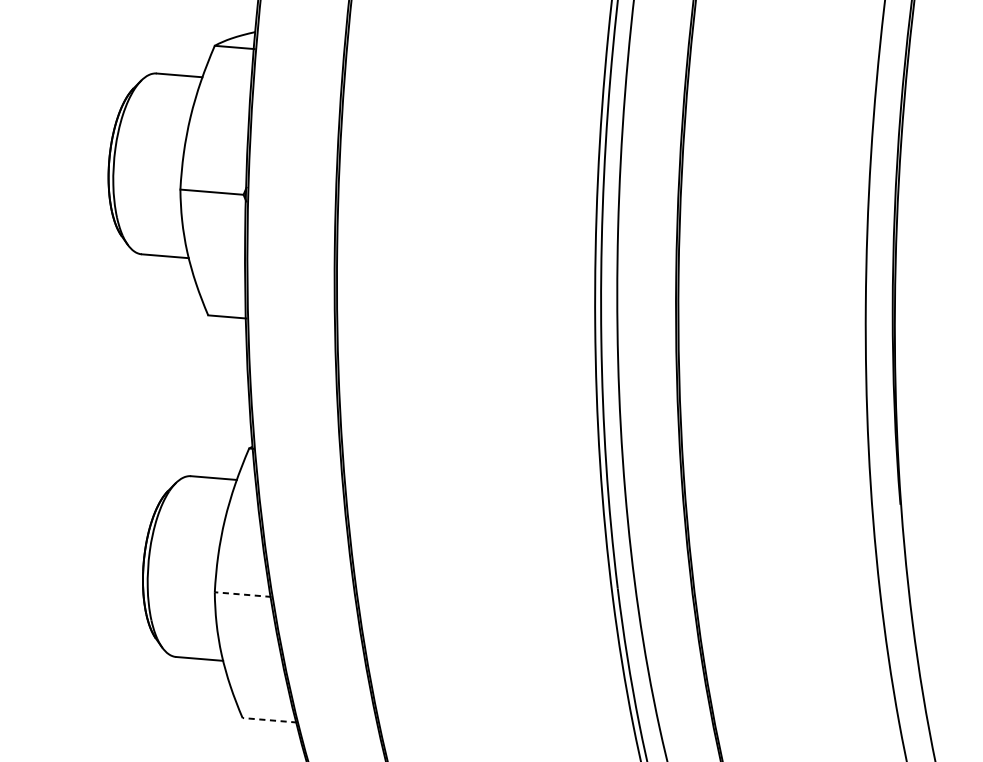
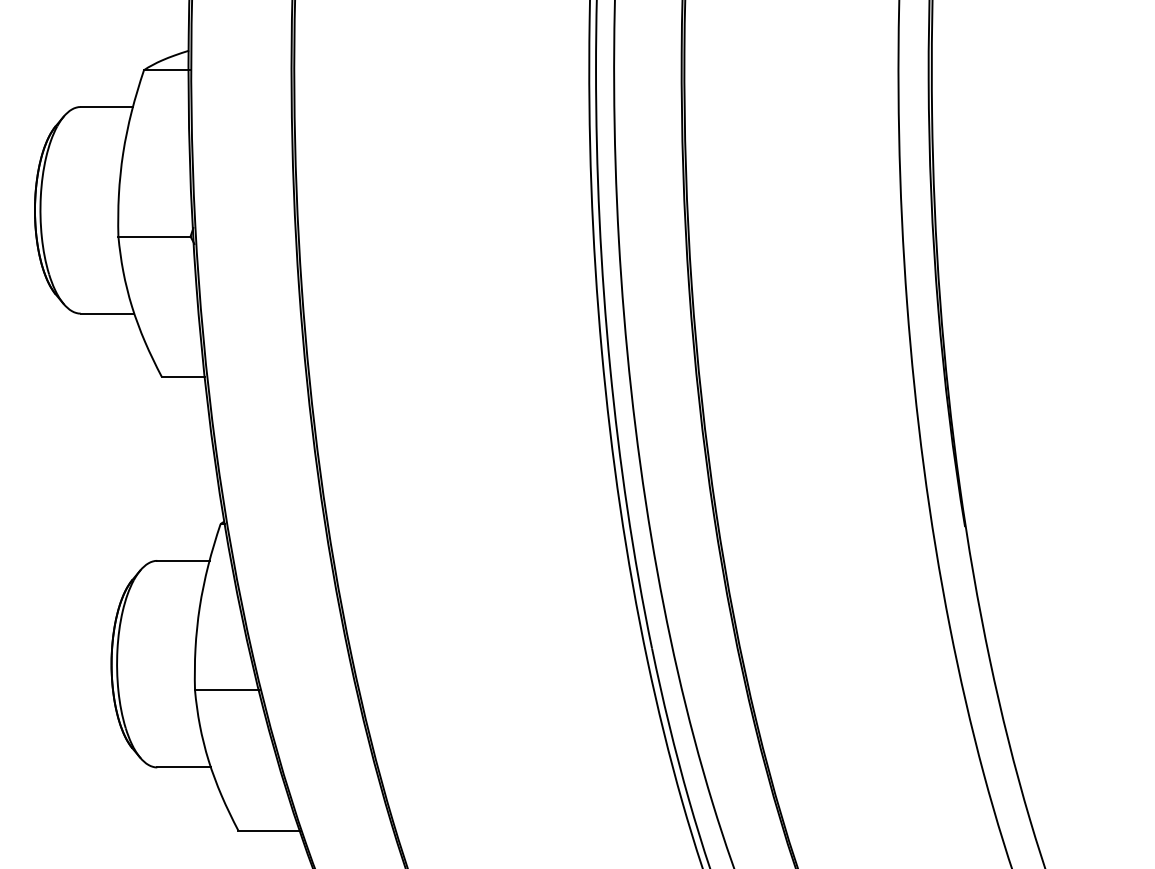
line: (242, 594) -> (226, 690), dashed -> solid
line: (269, 720) -> (269, 830), dashed -> solid

